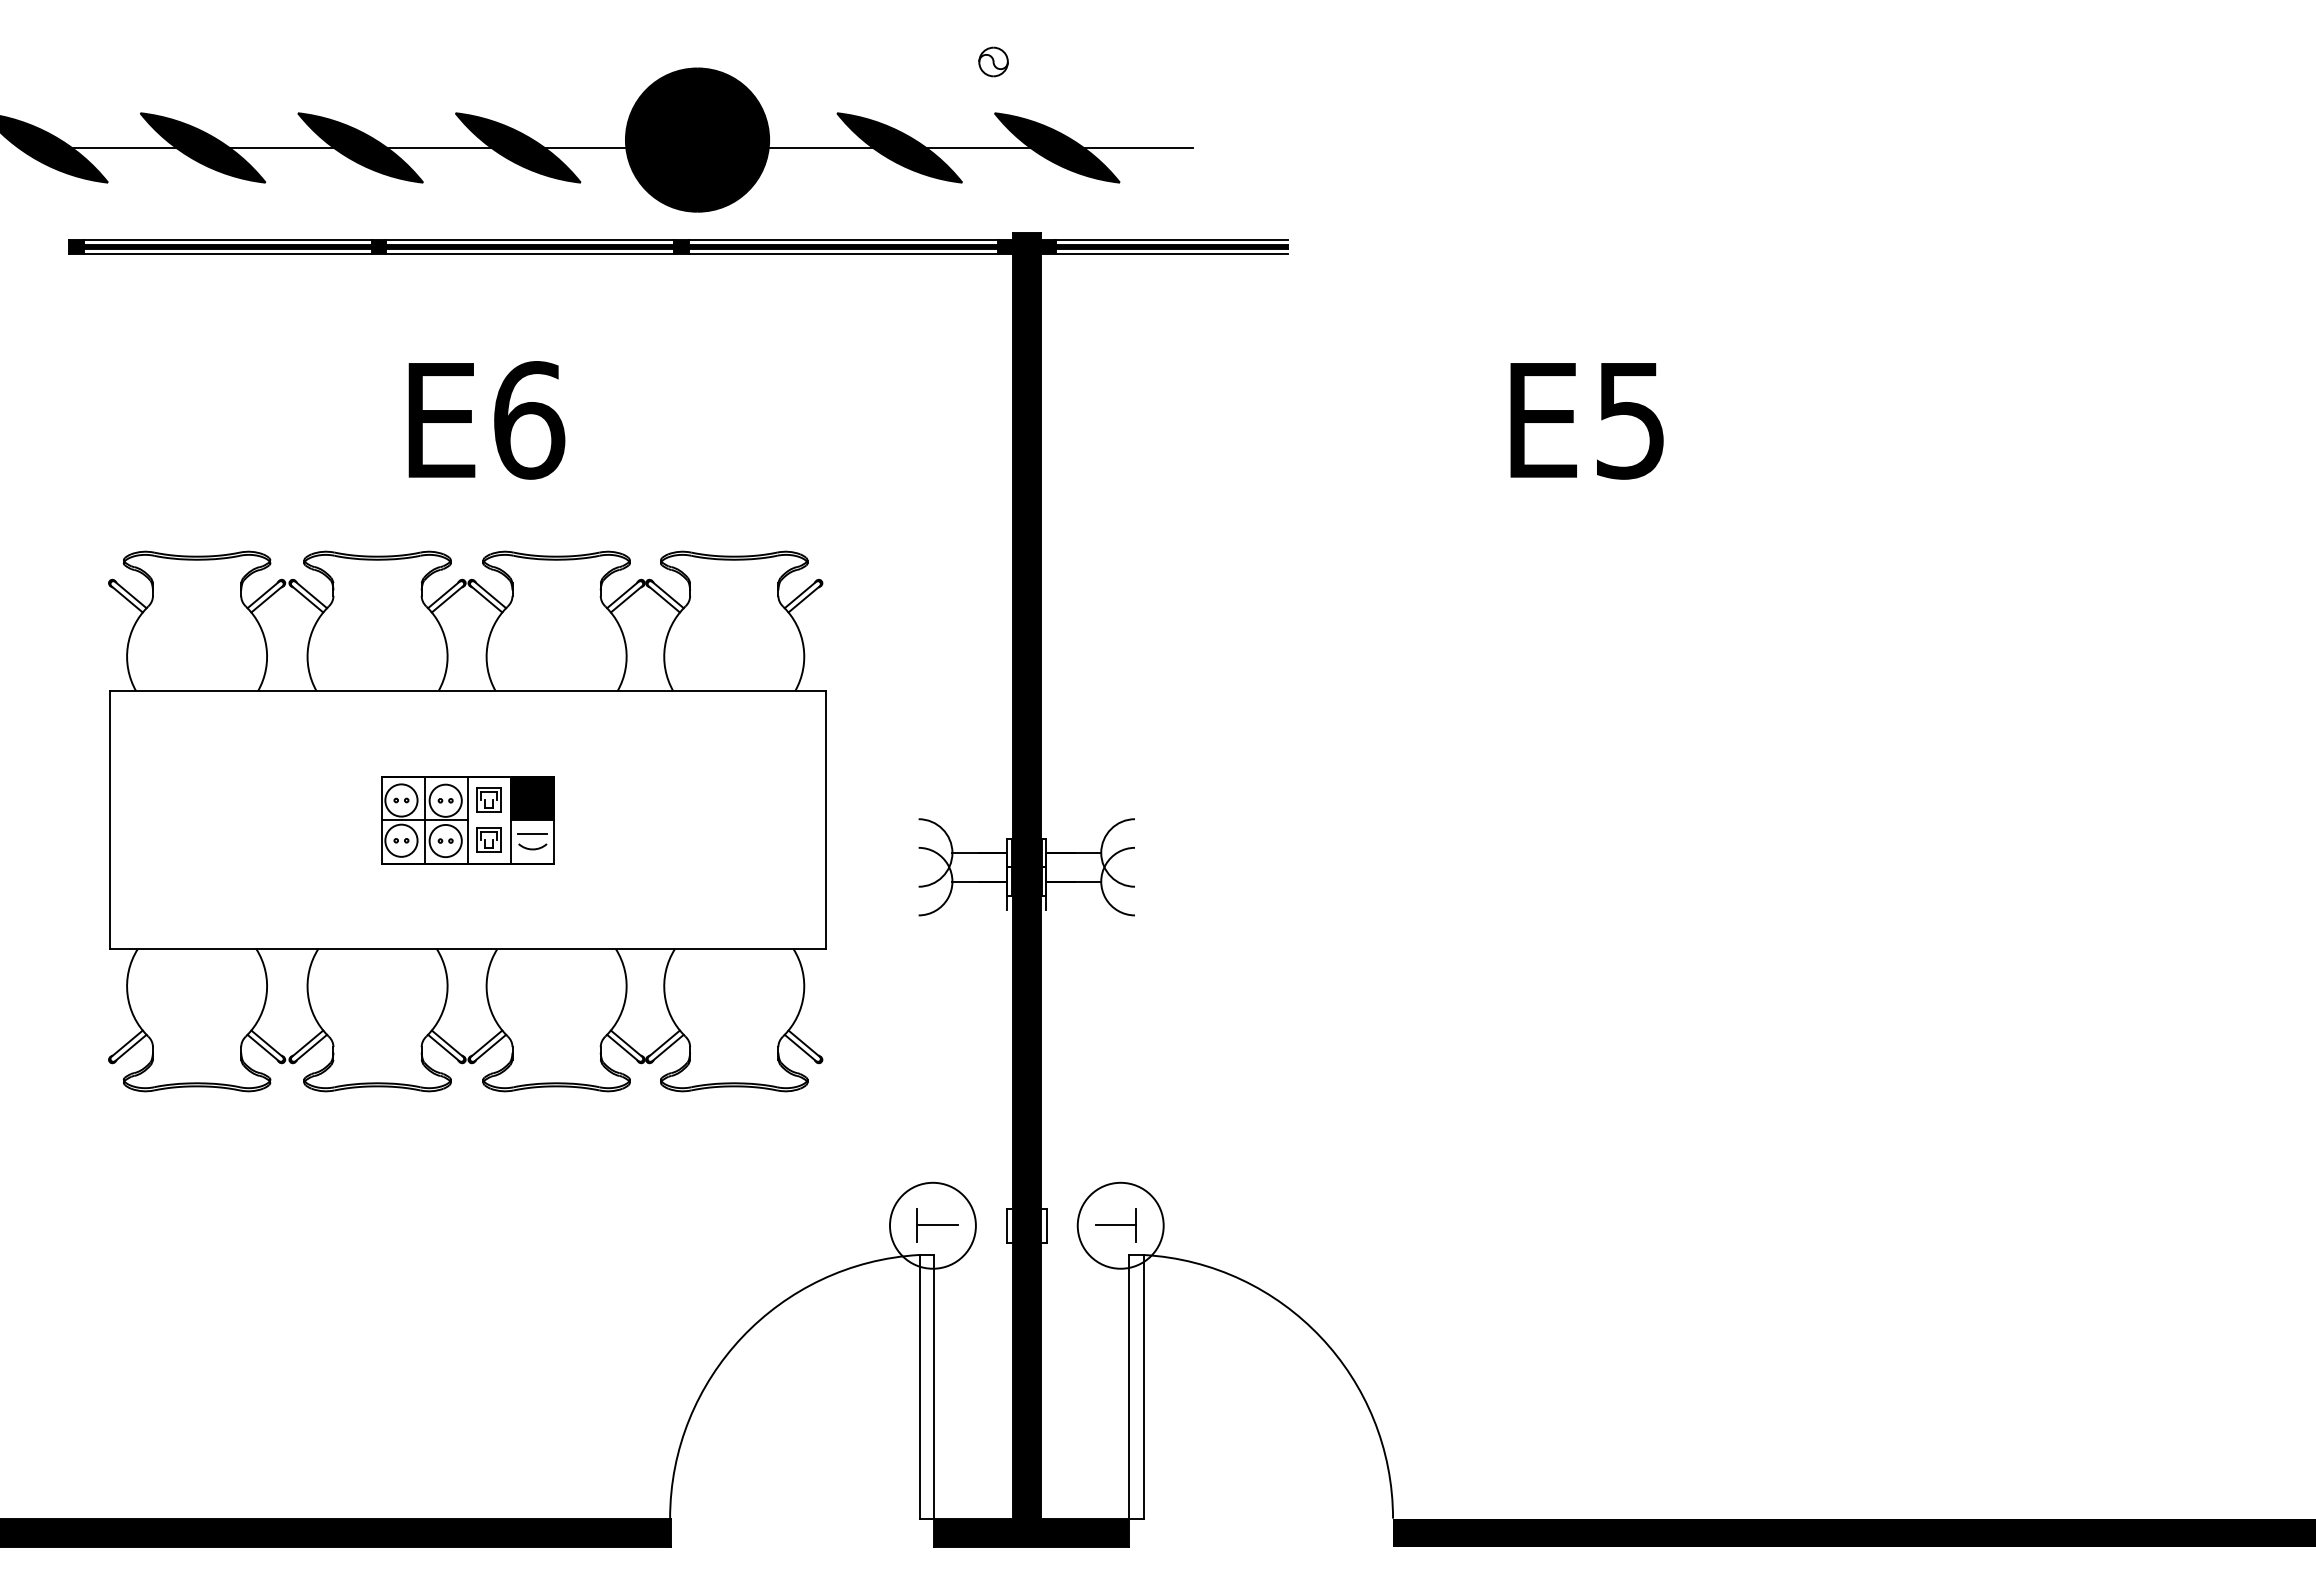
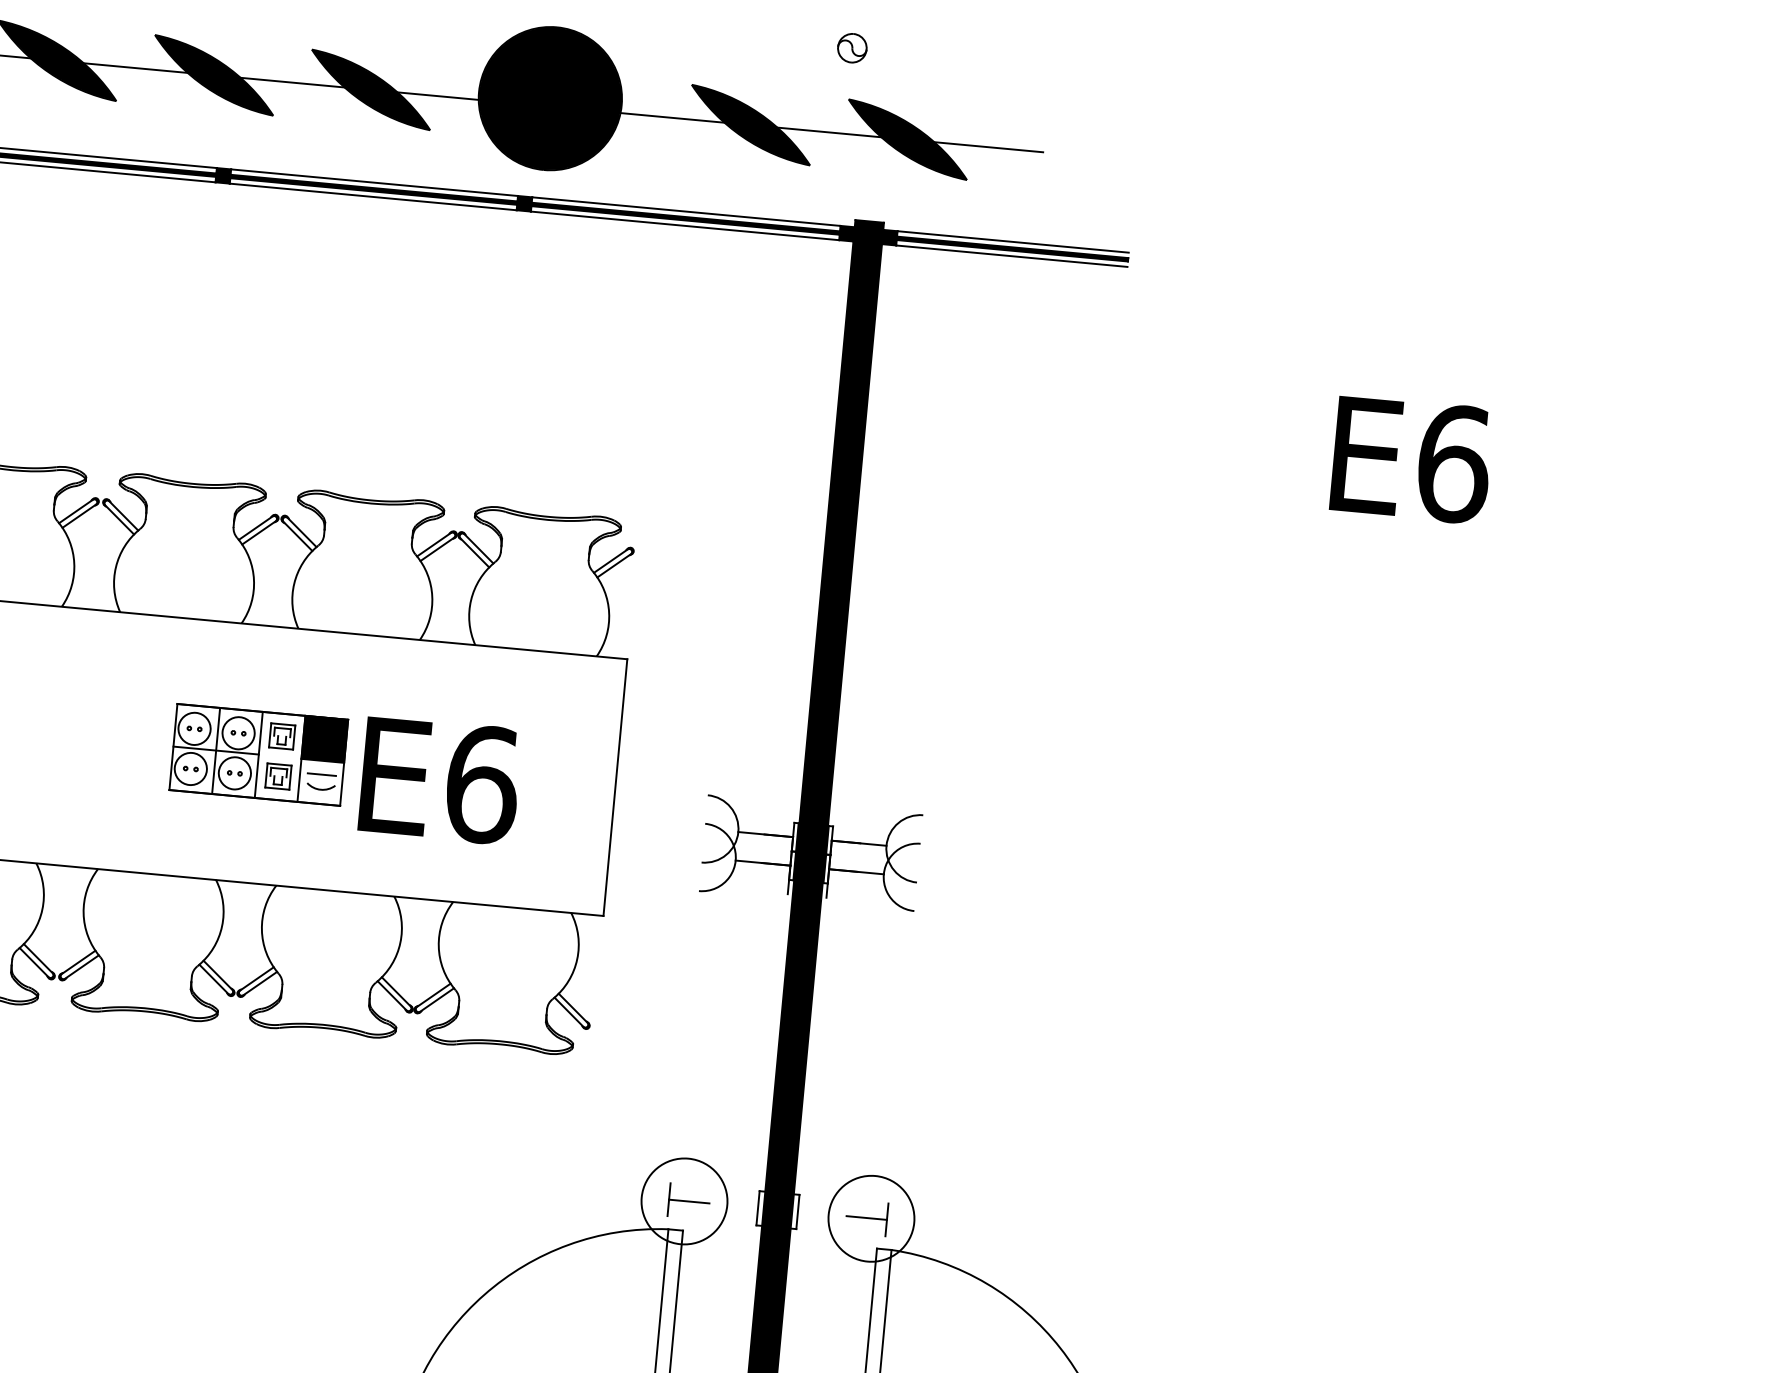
text: (486, 420) -> (439, 780), moved
text: (1631, 420) -> (1454, 464), E5 -> E6

